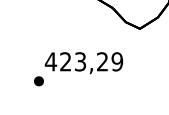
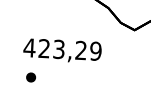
text: (83, 63) -> (61, 51), moved

